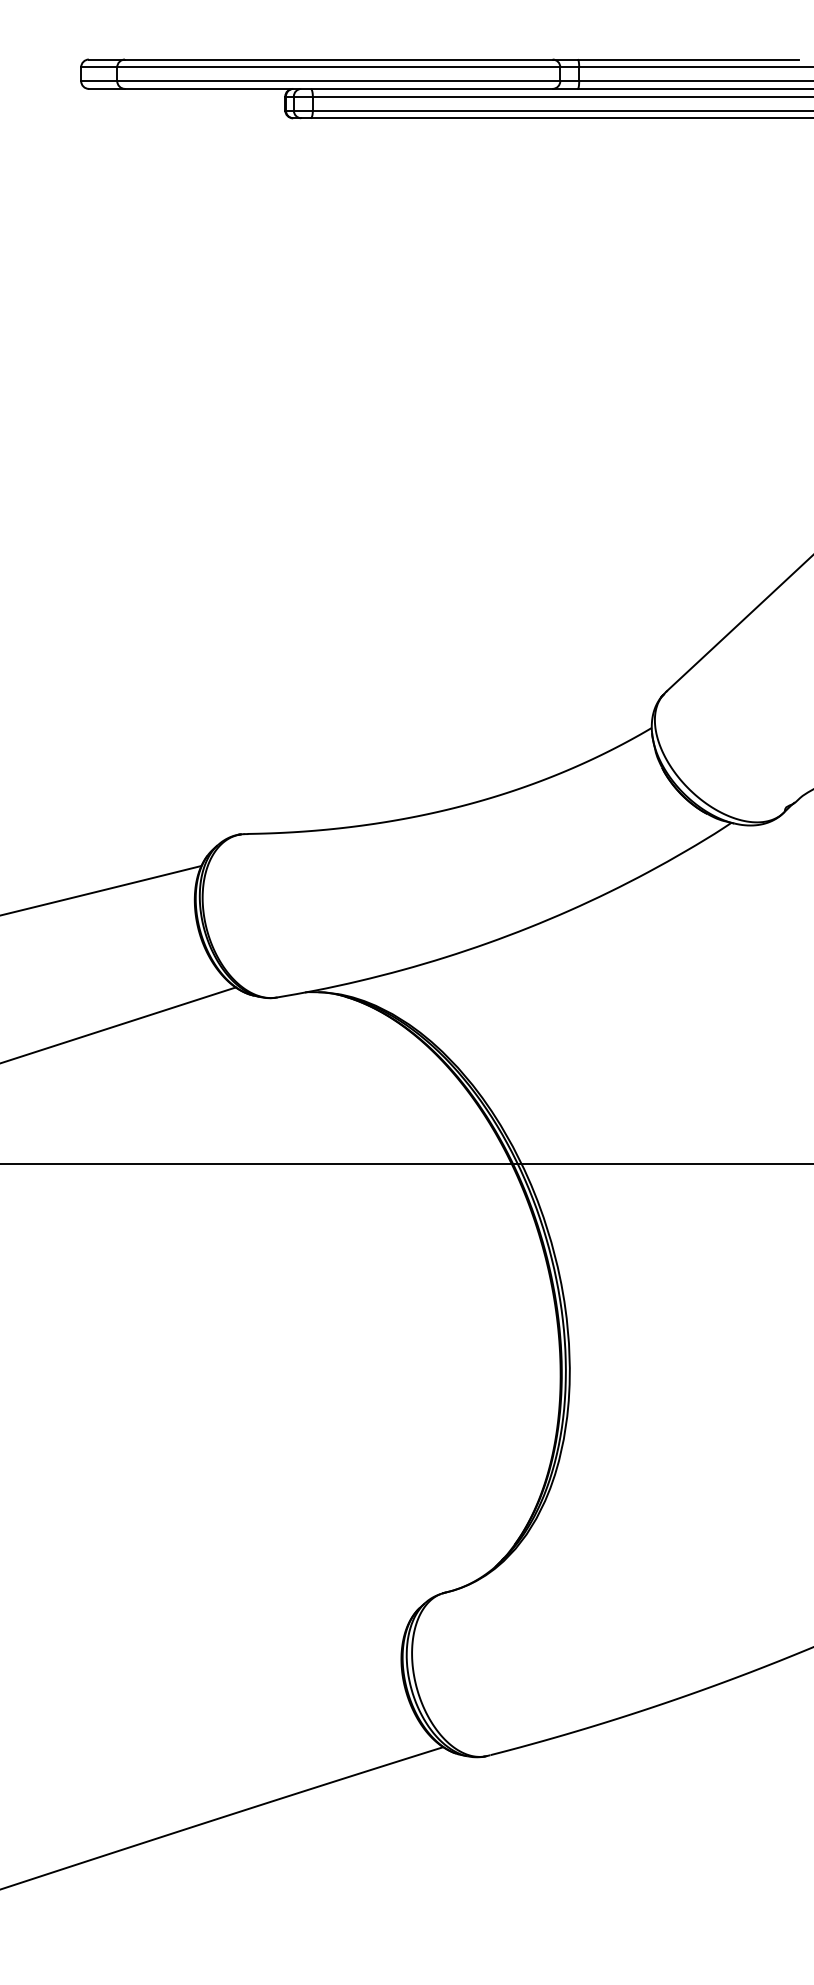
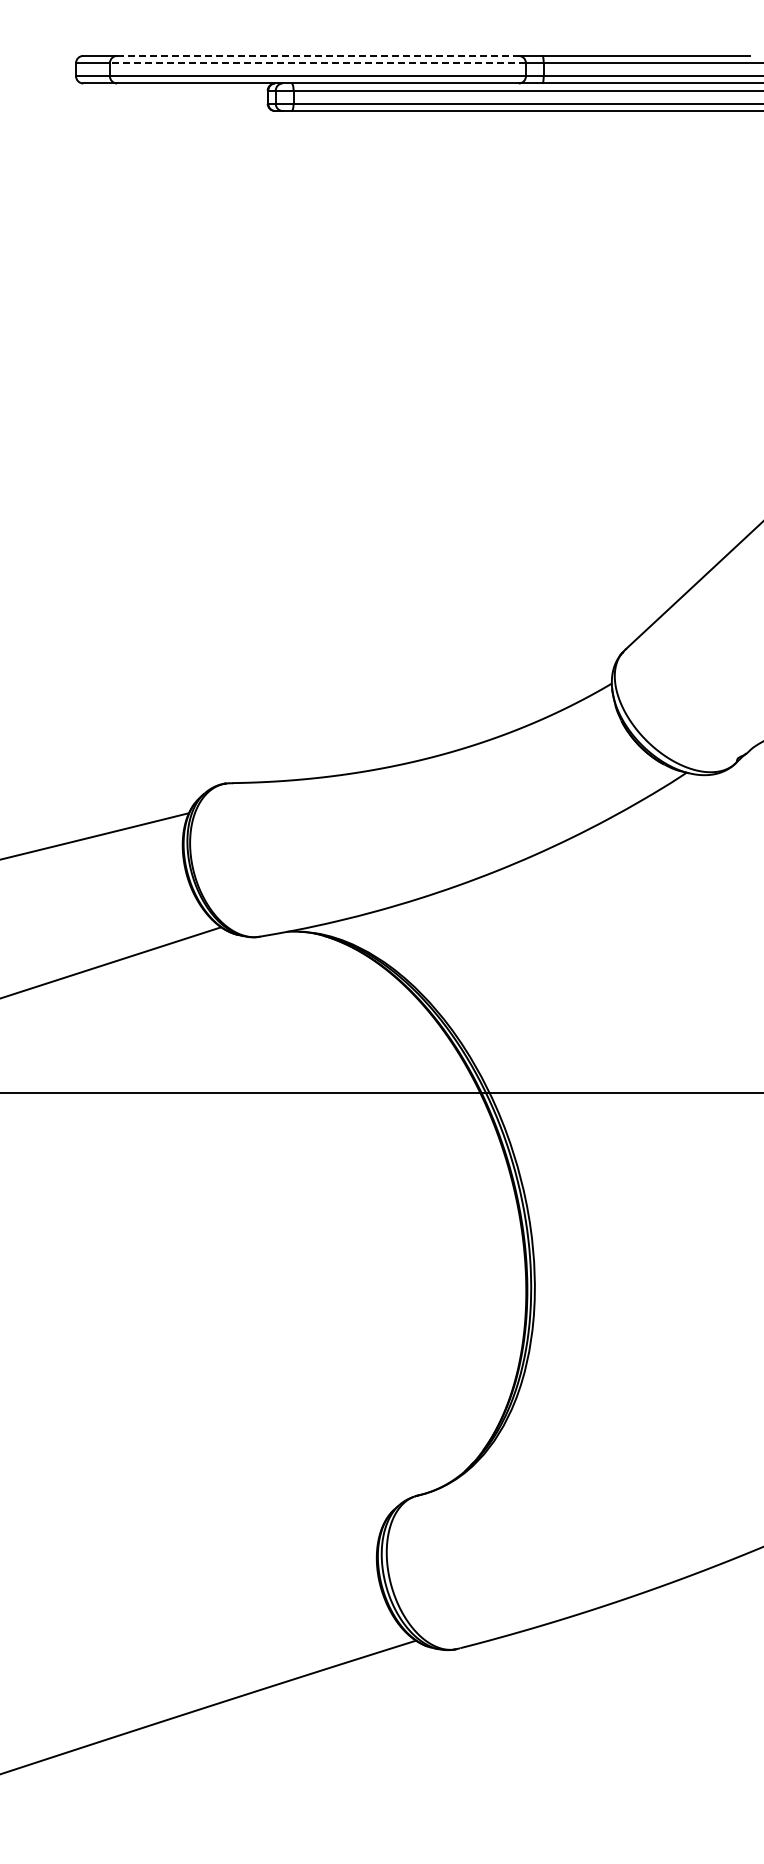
line: (338, 59) -> (317, 55), solid -> dashed
line: (338, 67) -> (317, 63), solid -> dashed

